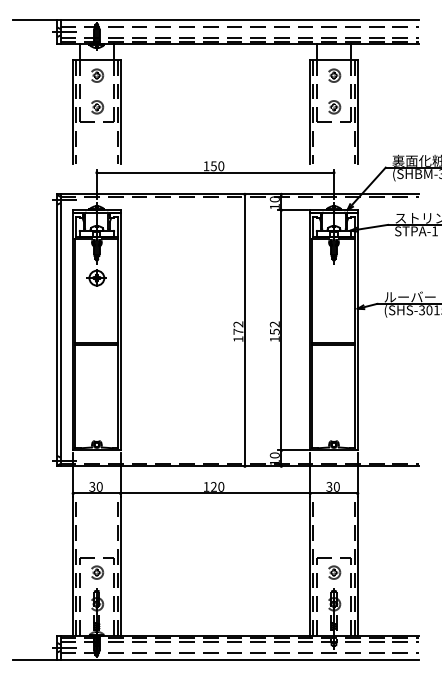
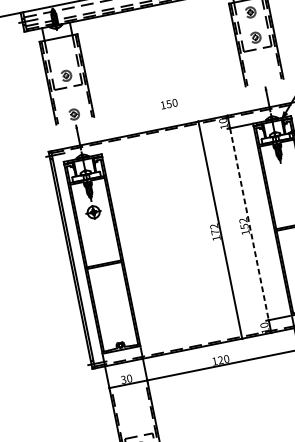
part: (97, 75) -> (74, 114), moved
line: (214, 172) -> (170, 109), removed
line: (281, 330) -> (249, 224), solid -> dashed

